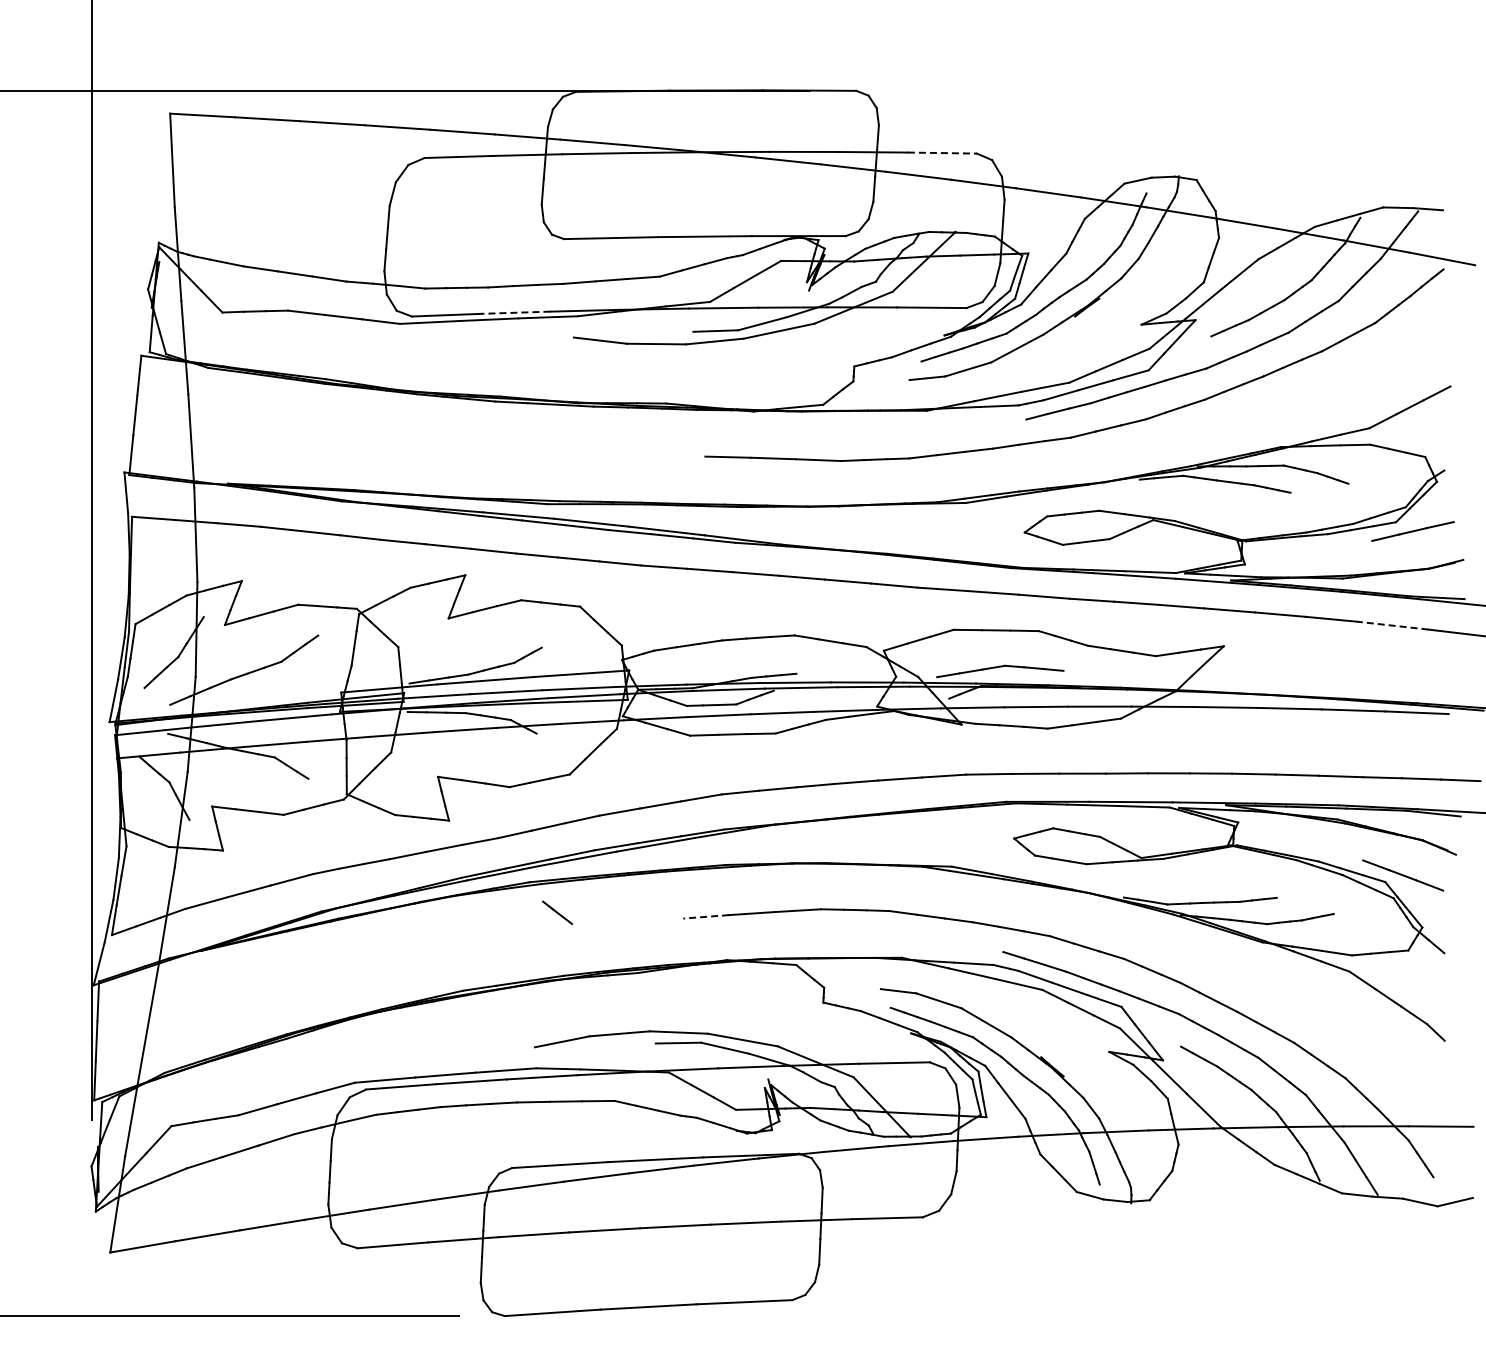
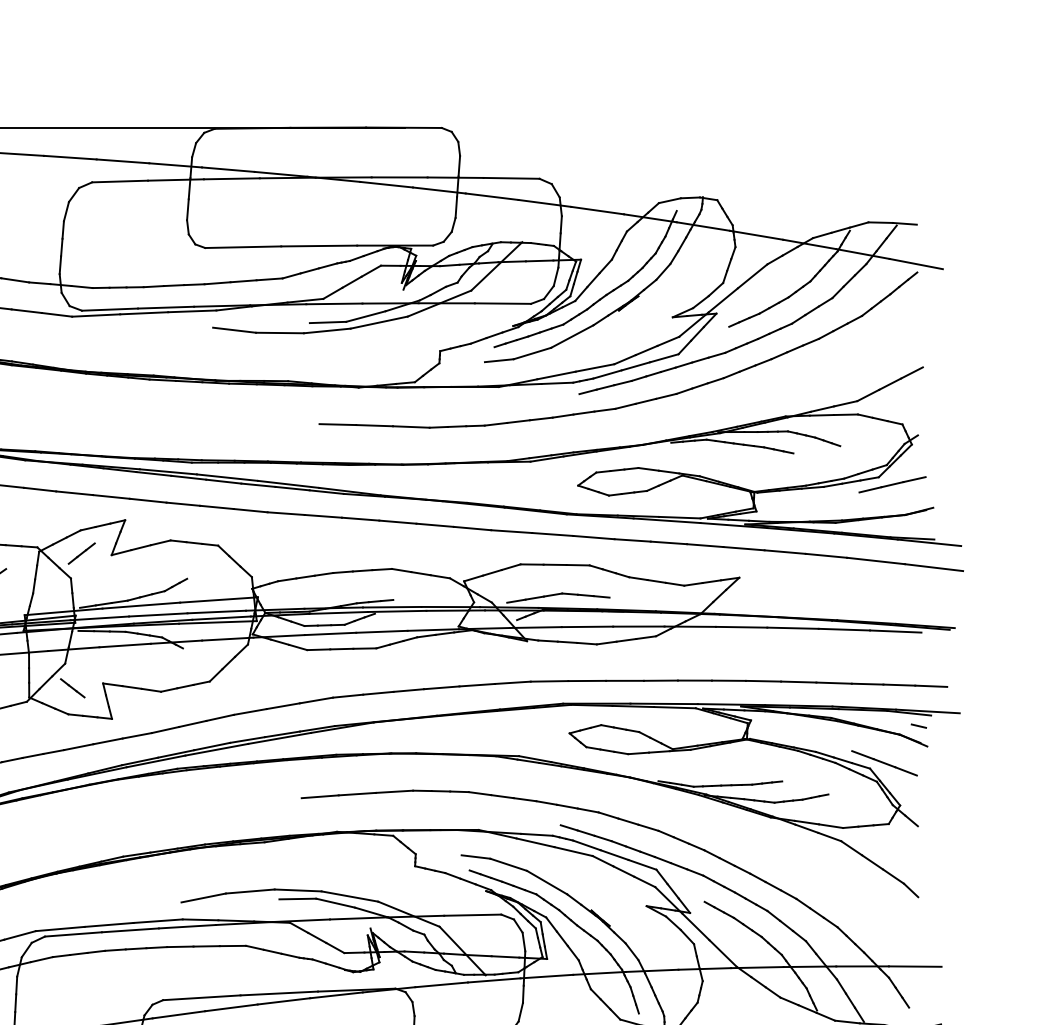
line: (942, 153) -> (511, 178), dashed -> solid
line: (515, 312) -> (165, 307), dashed -> solid
line: (411, 616) -> (81, 553), added
line: (1392, 625) -> (875, 560), dashed -> solid
line: (1445, 829) -> (918, 726), added
line: (557, 912) -> (72, 688), moved
line: (706, 916) -> (320, 796), dashed -> solid

